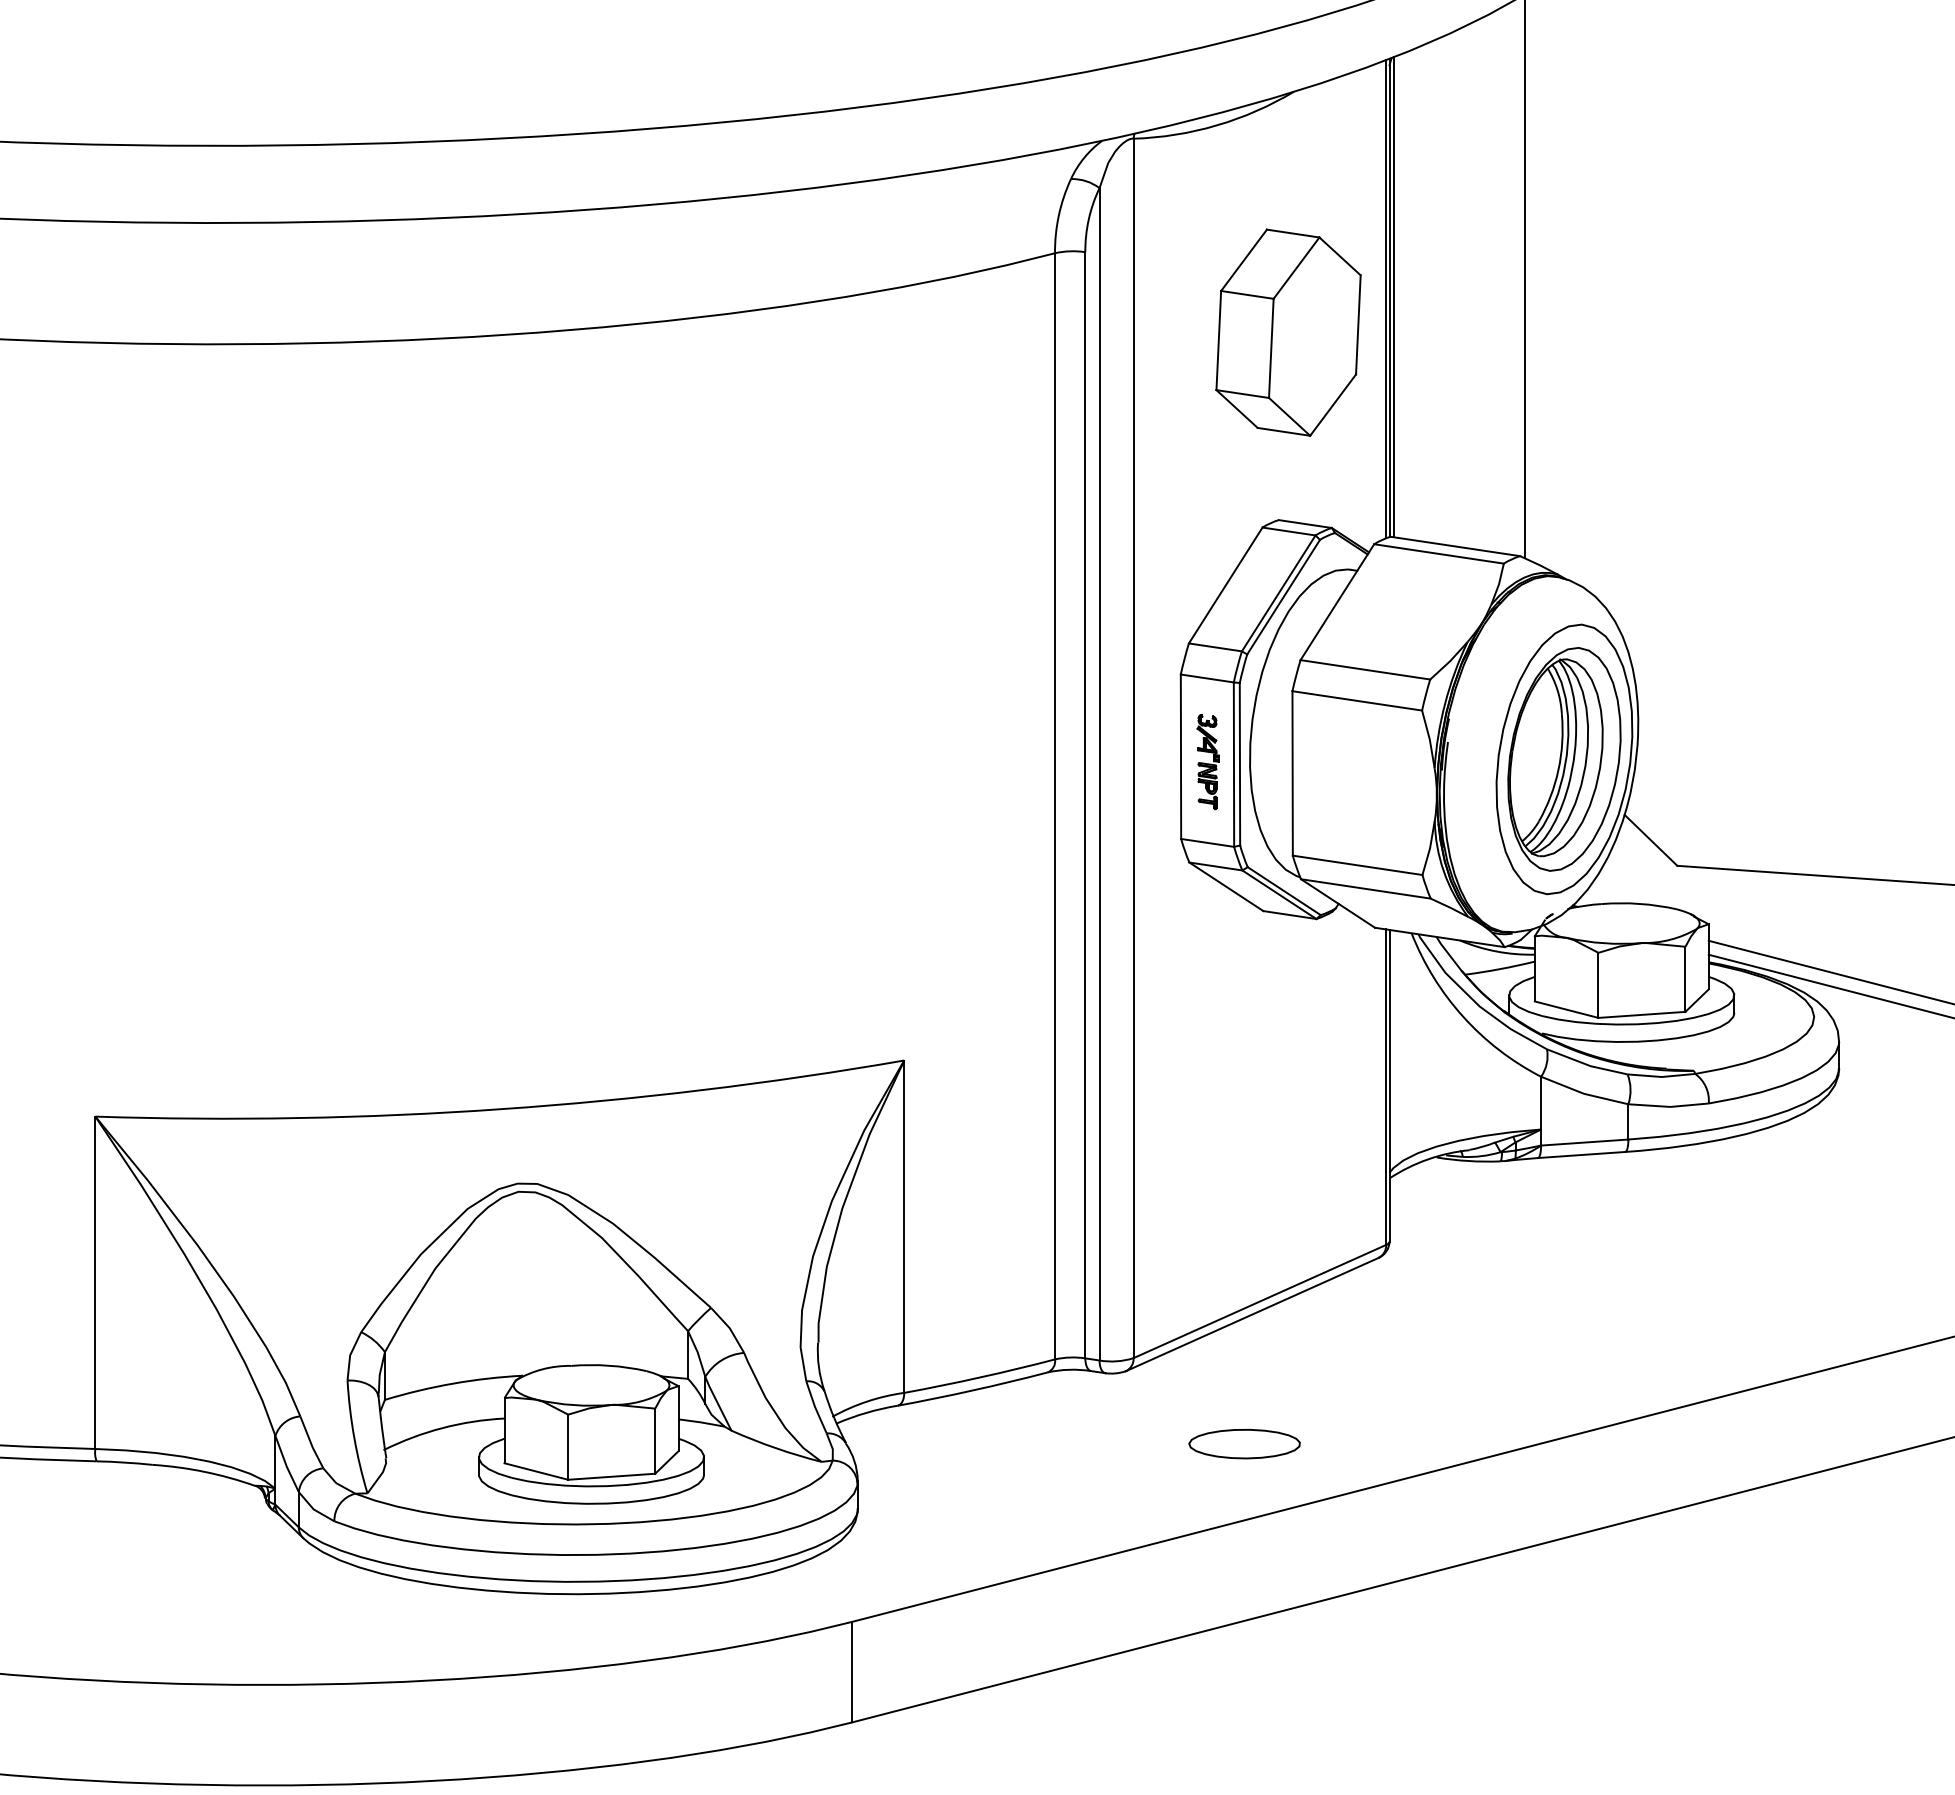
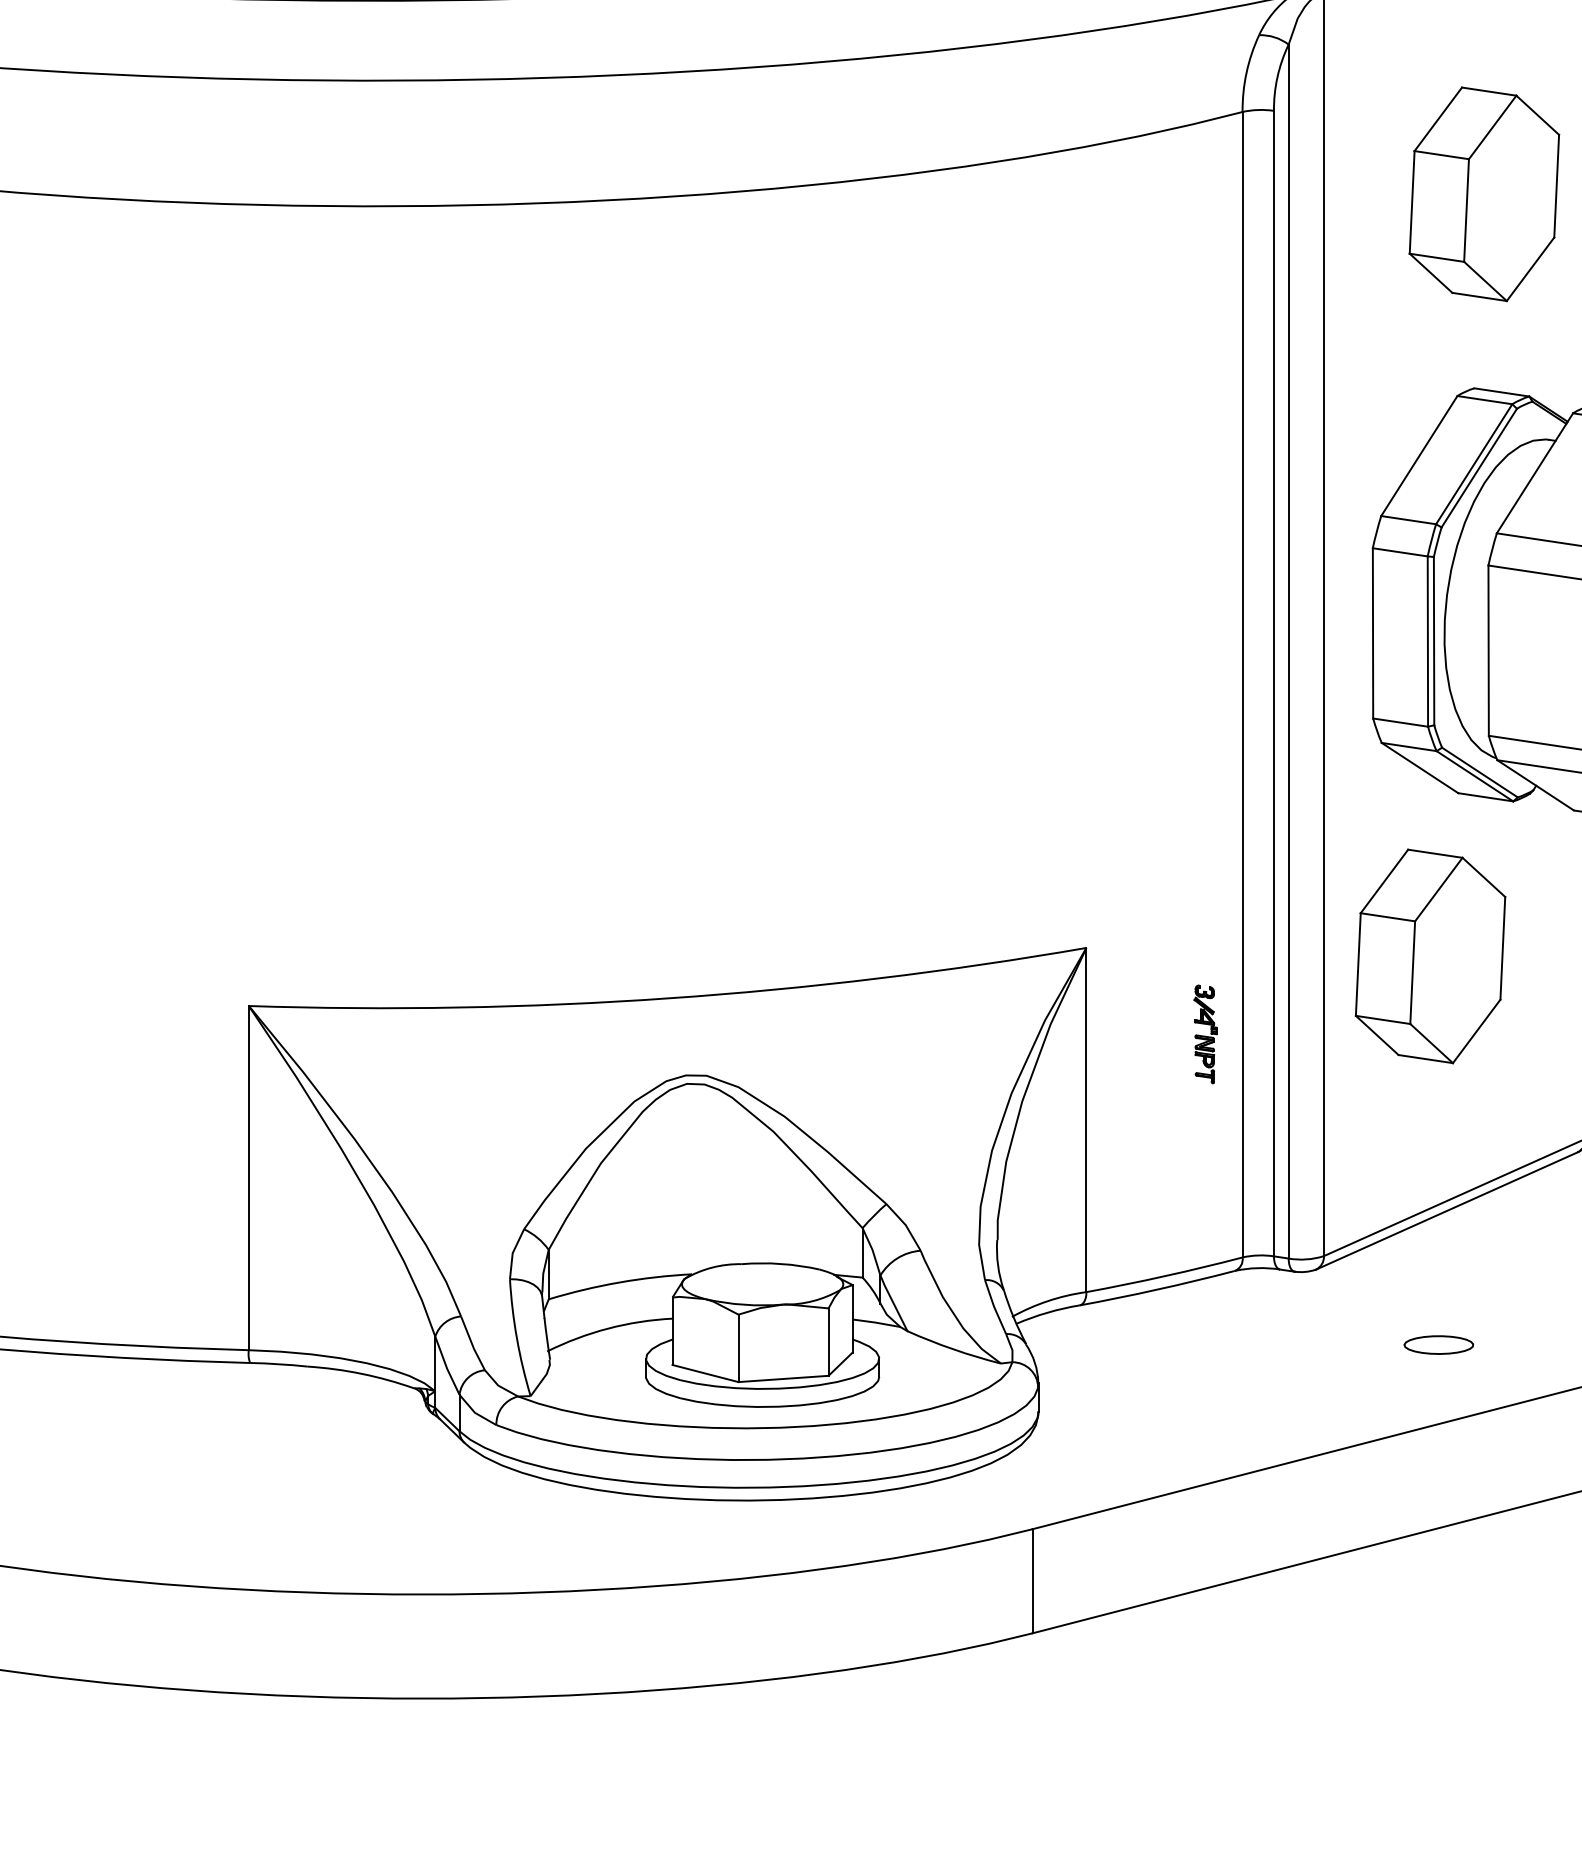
part: (1207, 762) -> (1204, 1034), moved
part: (1236, 1068) -> (1430, 956), added
part: (1244, 1443) -> (1438, 1344), size x0.6

